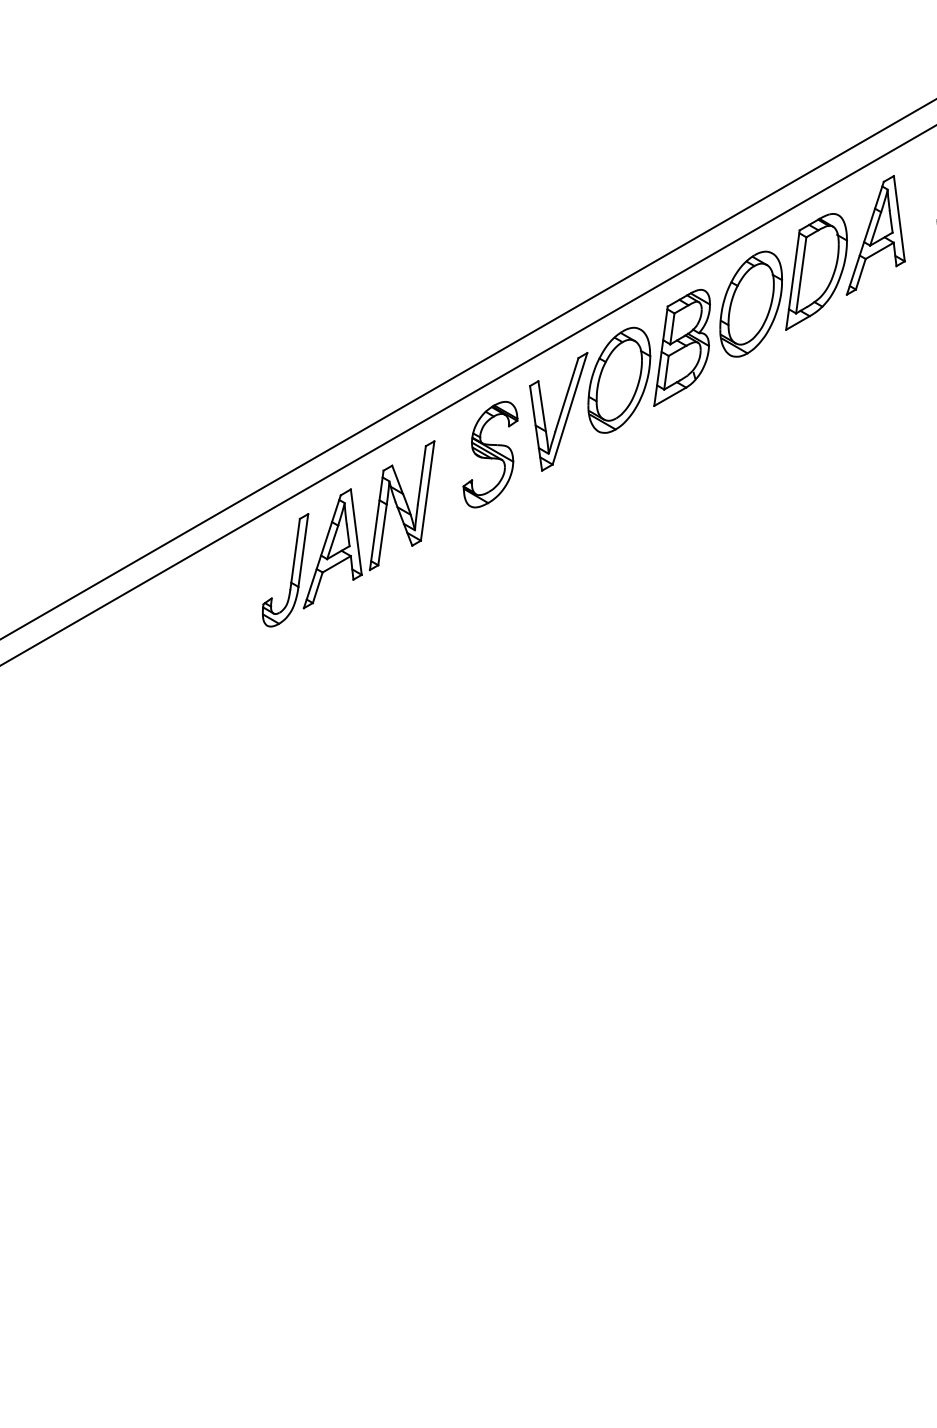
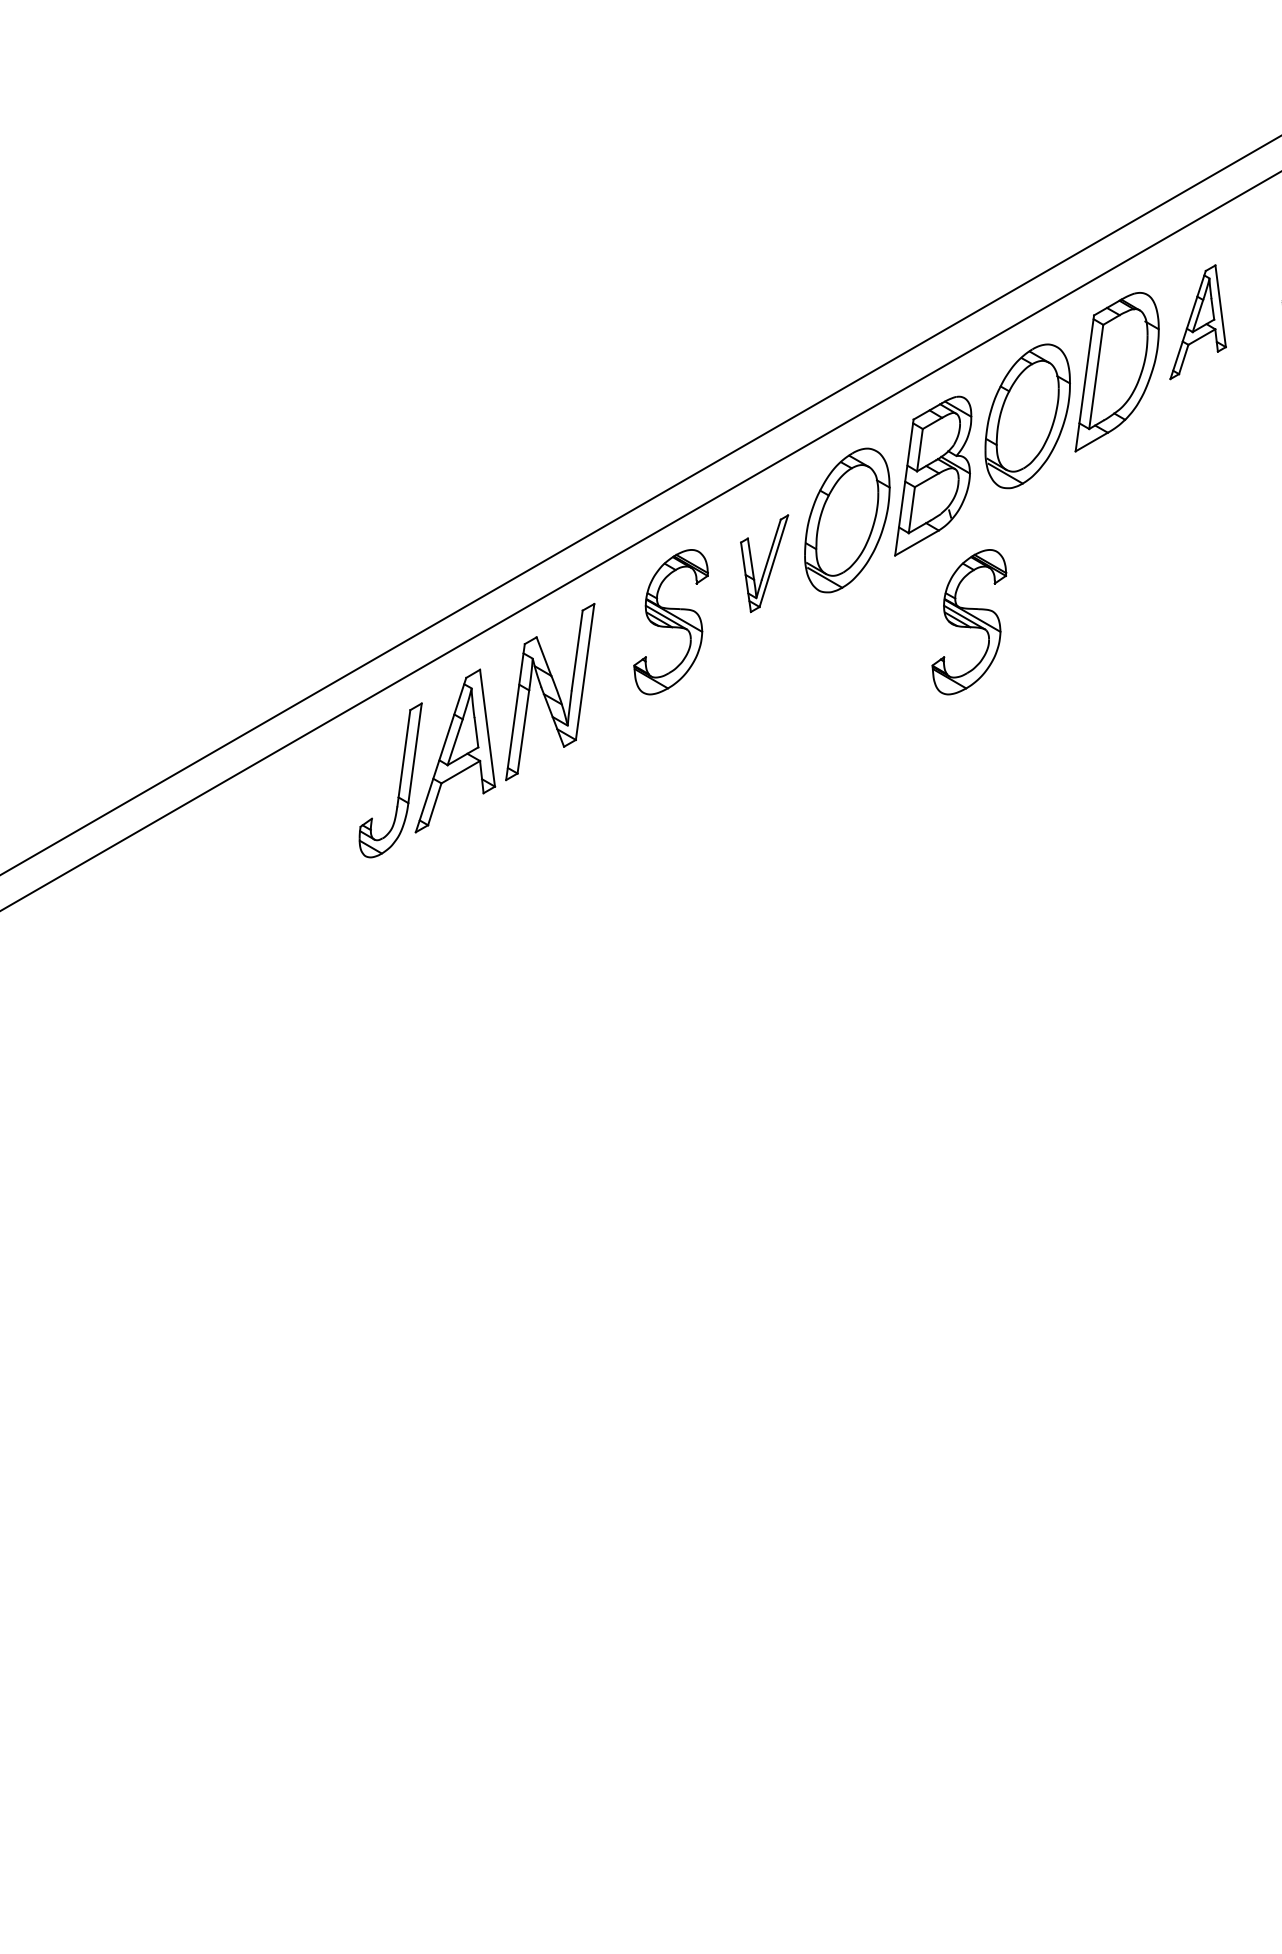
part: (875, 235) -> (1197, 322), size x0.7
part: (558, 411) -> (764, 563), size x0.6
part: (708, 454) -> (969, 621), added

